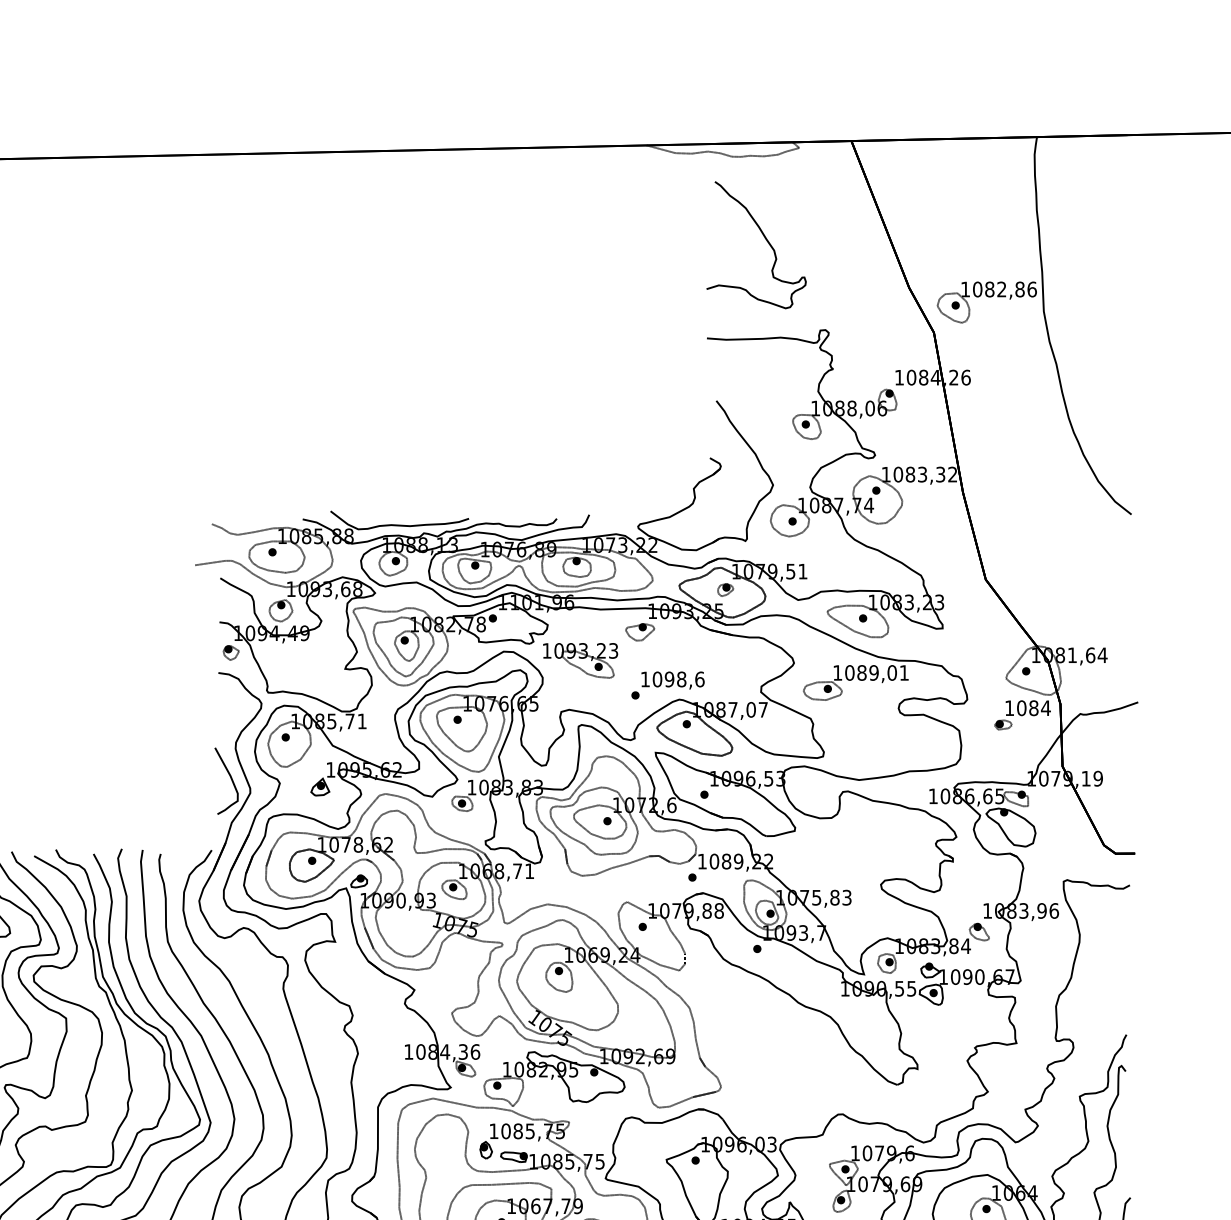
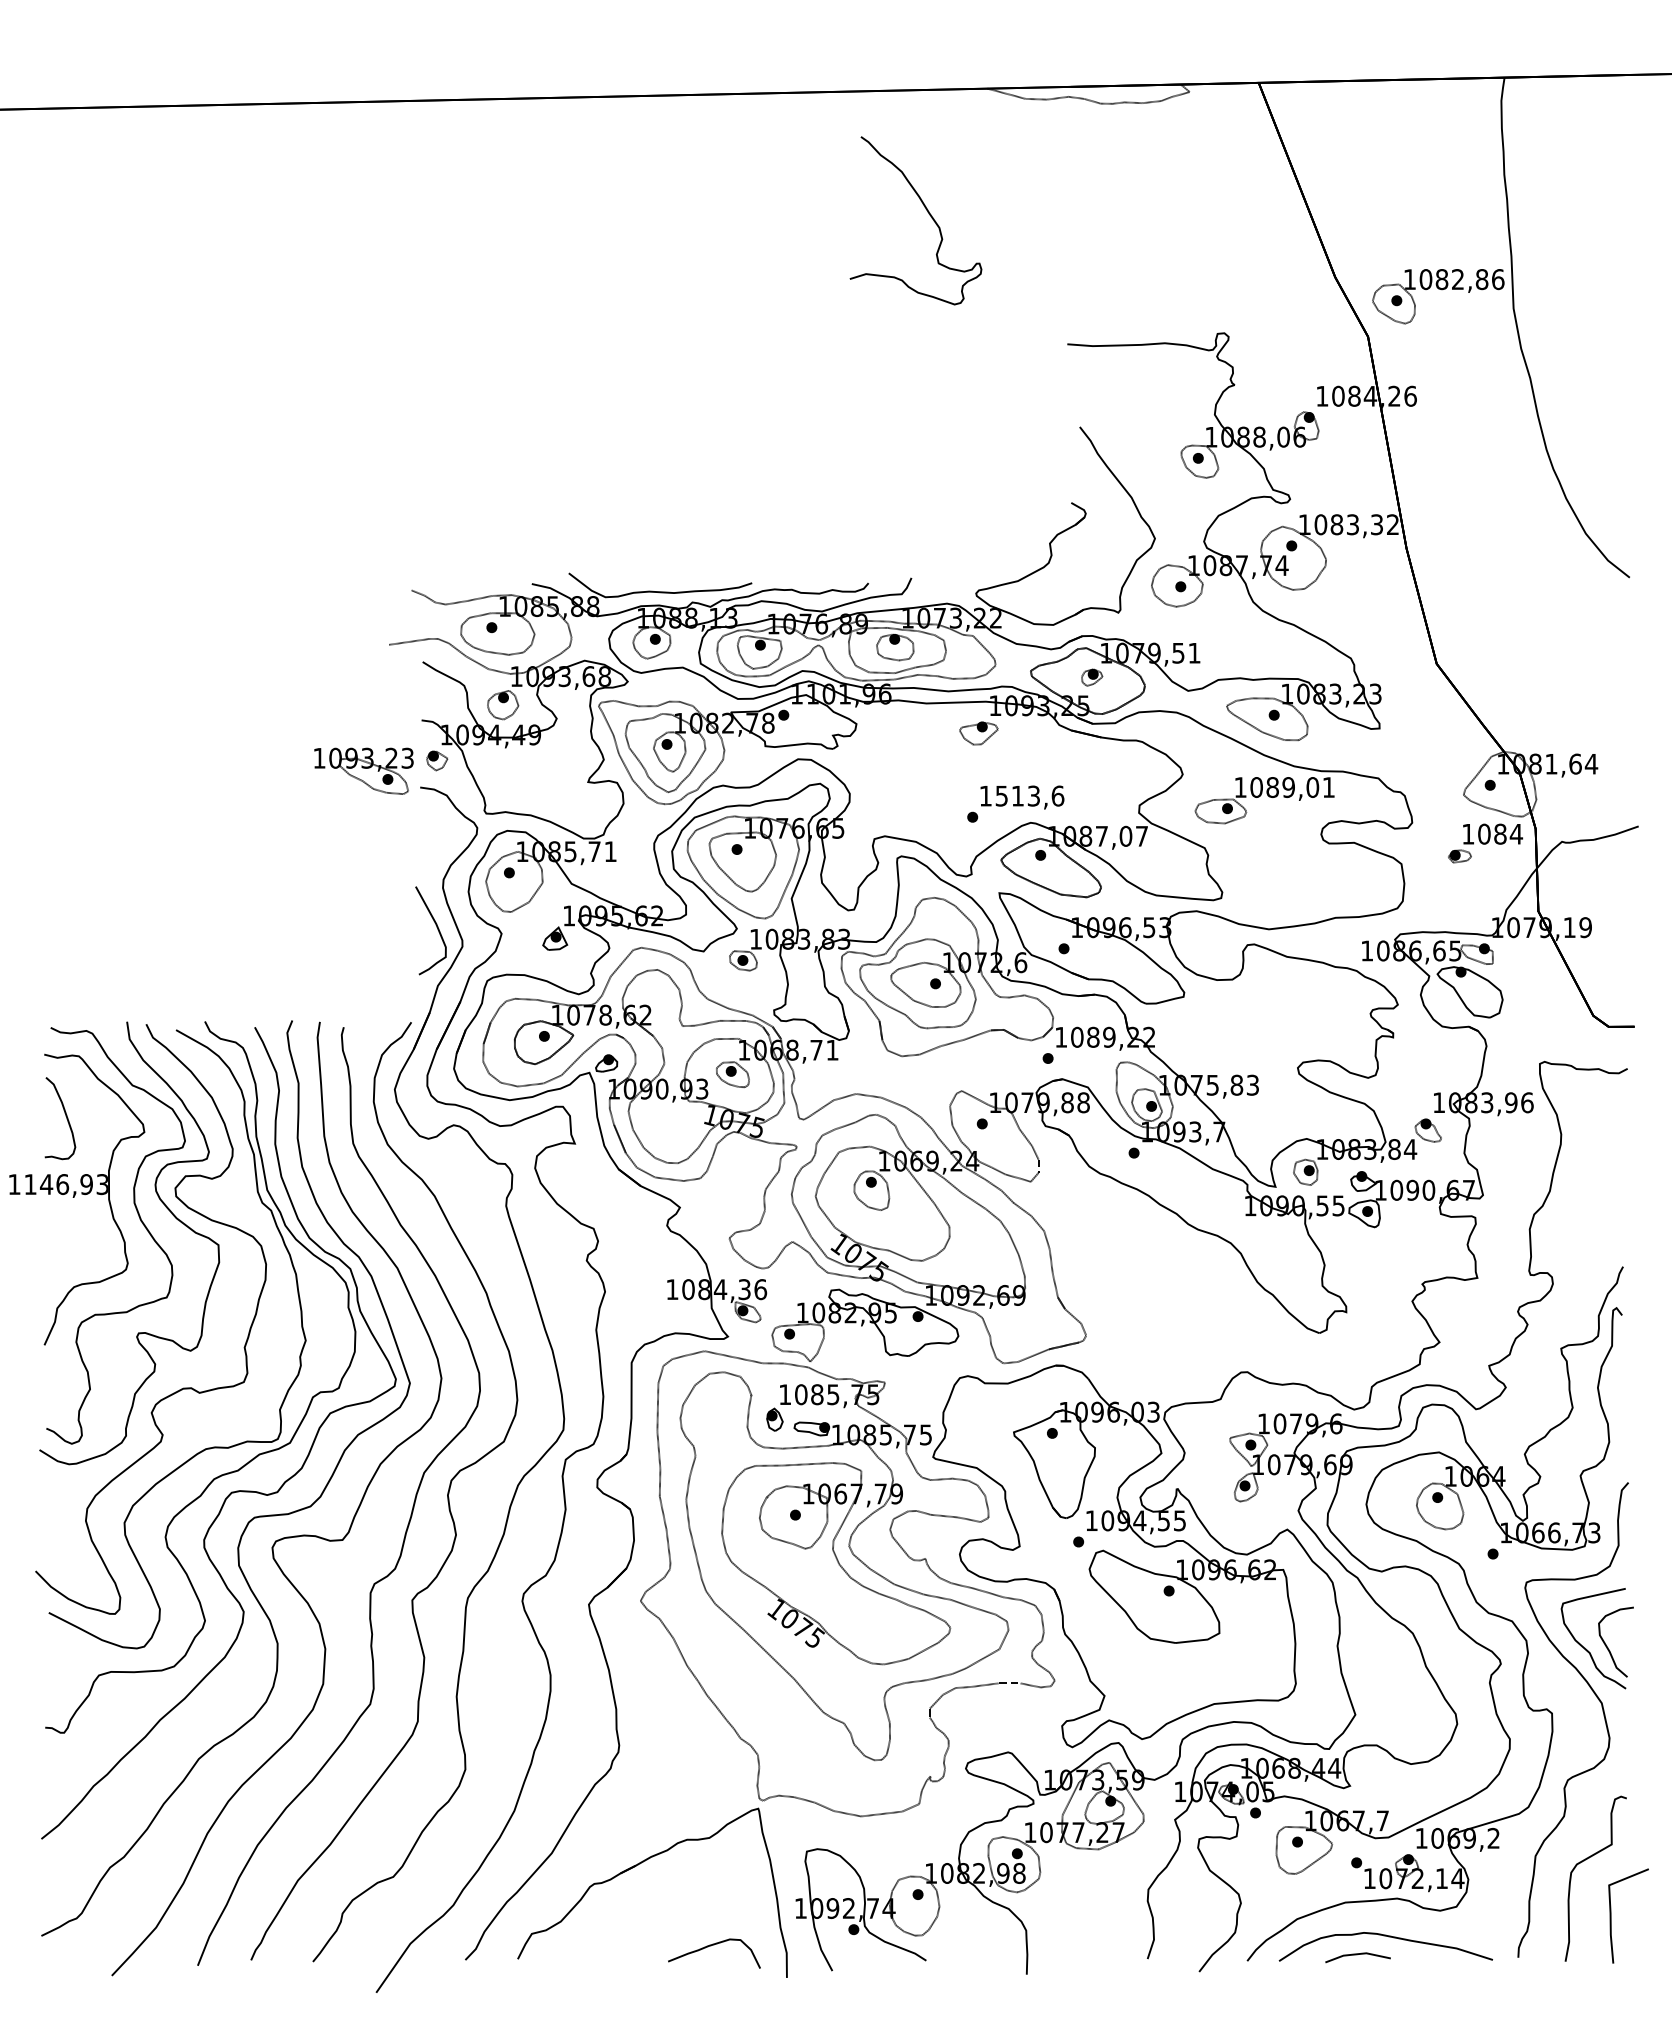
curve: (765, 238) -> (927, 212), moved
part: (580, 660) -> (363, 770), moved
text: (669, 679) -> (1017, 795), 1098,6 -> 1513,6

